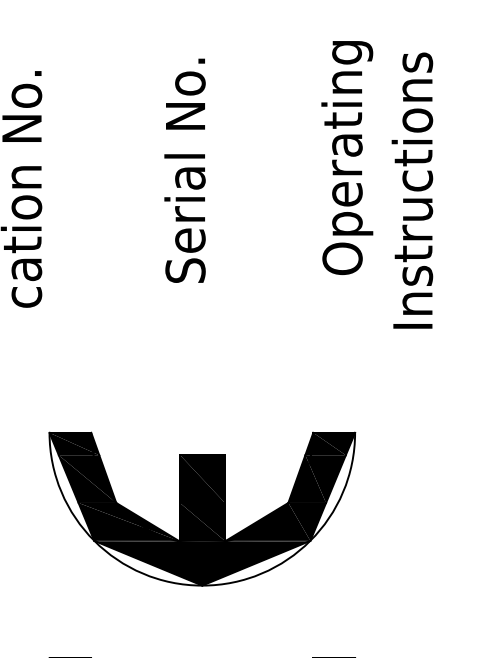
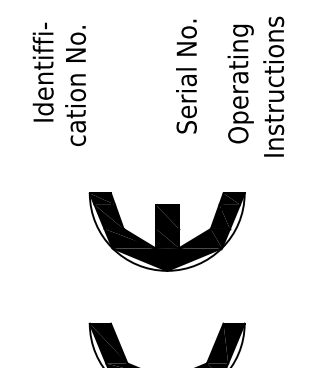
text: (346, 156) -> (240, 83), moved
text: (185, 170) -> (186, 76), moved
part: (200, 507) -> (166, 231), moved

